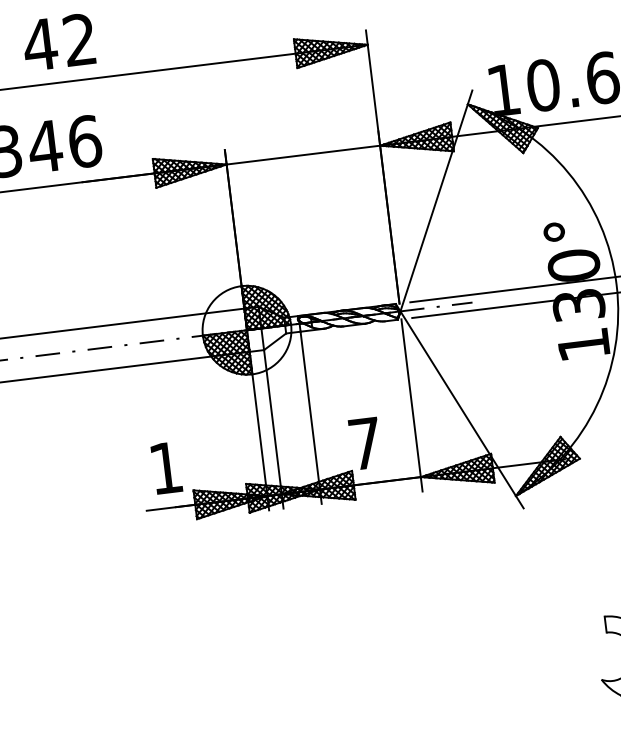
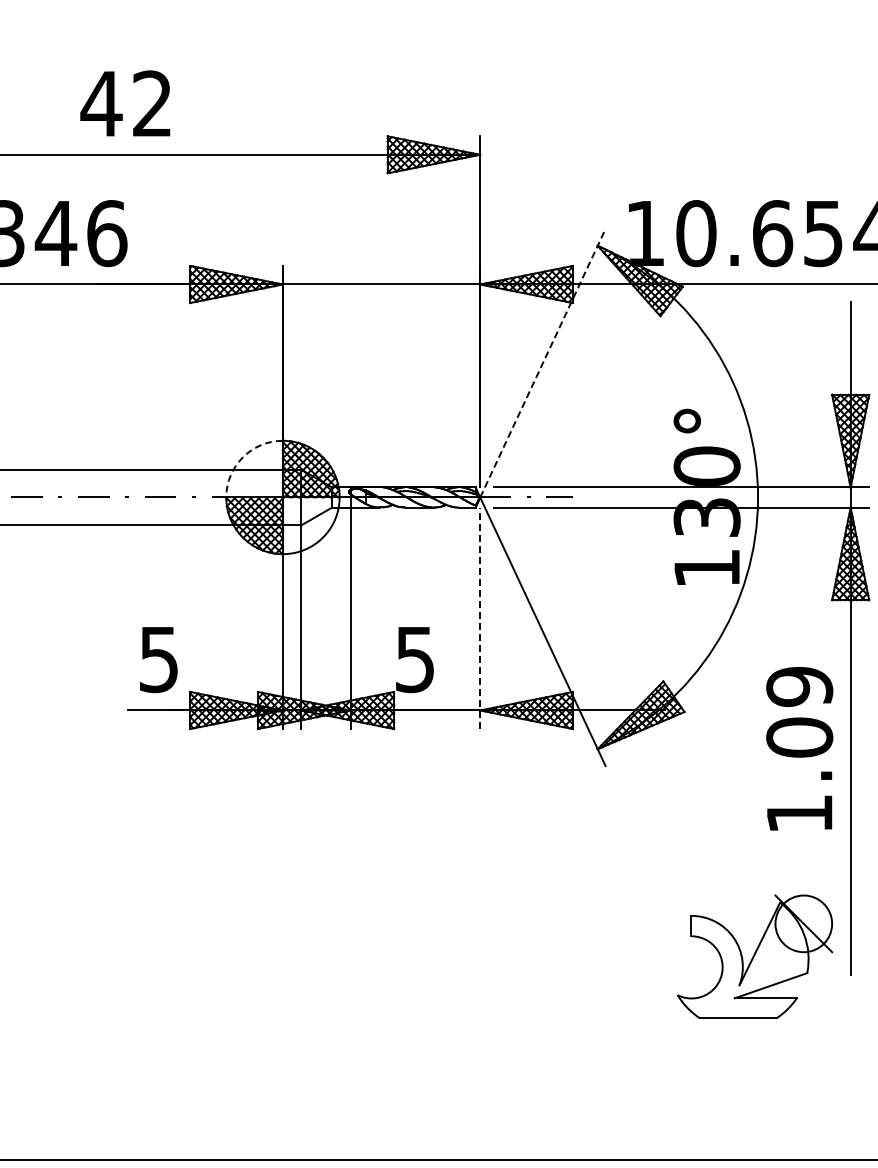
text: (58, 42) -> (125, 103), moved
line: (436, 200) -> (543, 362), solid -> dashed
arc: (211, 303) -> (242, 457), solid -> dashed
line: (412, 405) -> (480, 618), solid -> dashed
text: (364, 444) -> (414, 660), 7 -> 5
text: (165, 468) -> (158, 660), 1 -> 5

